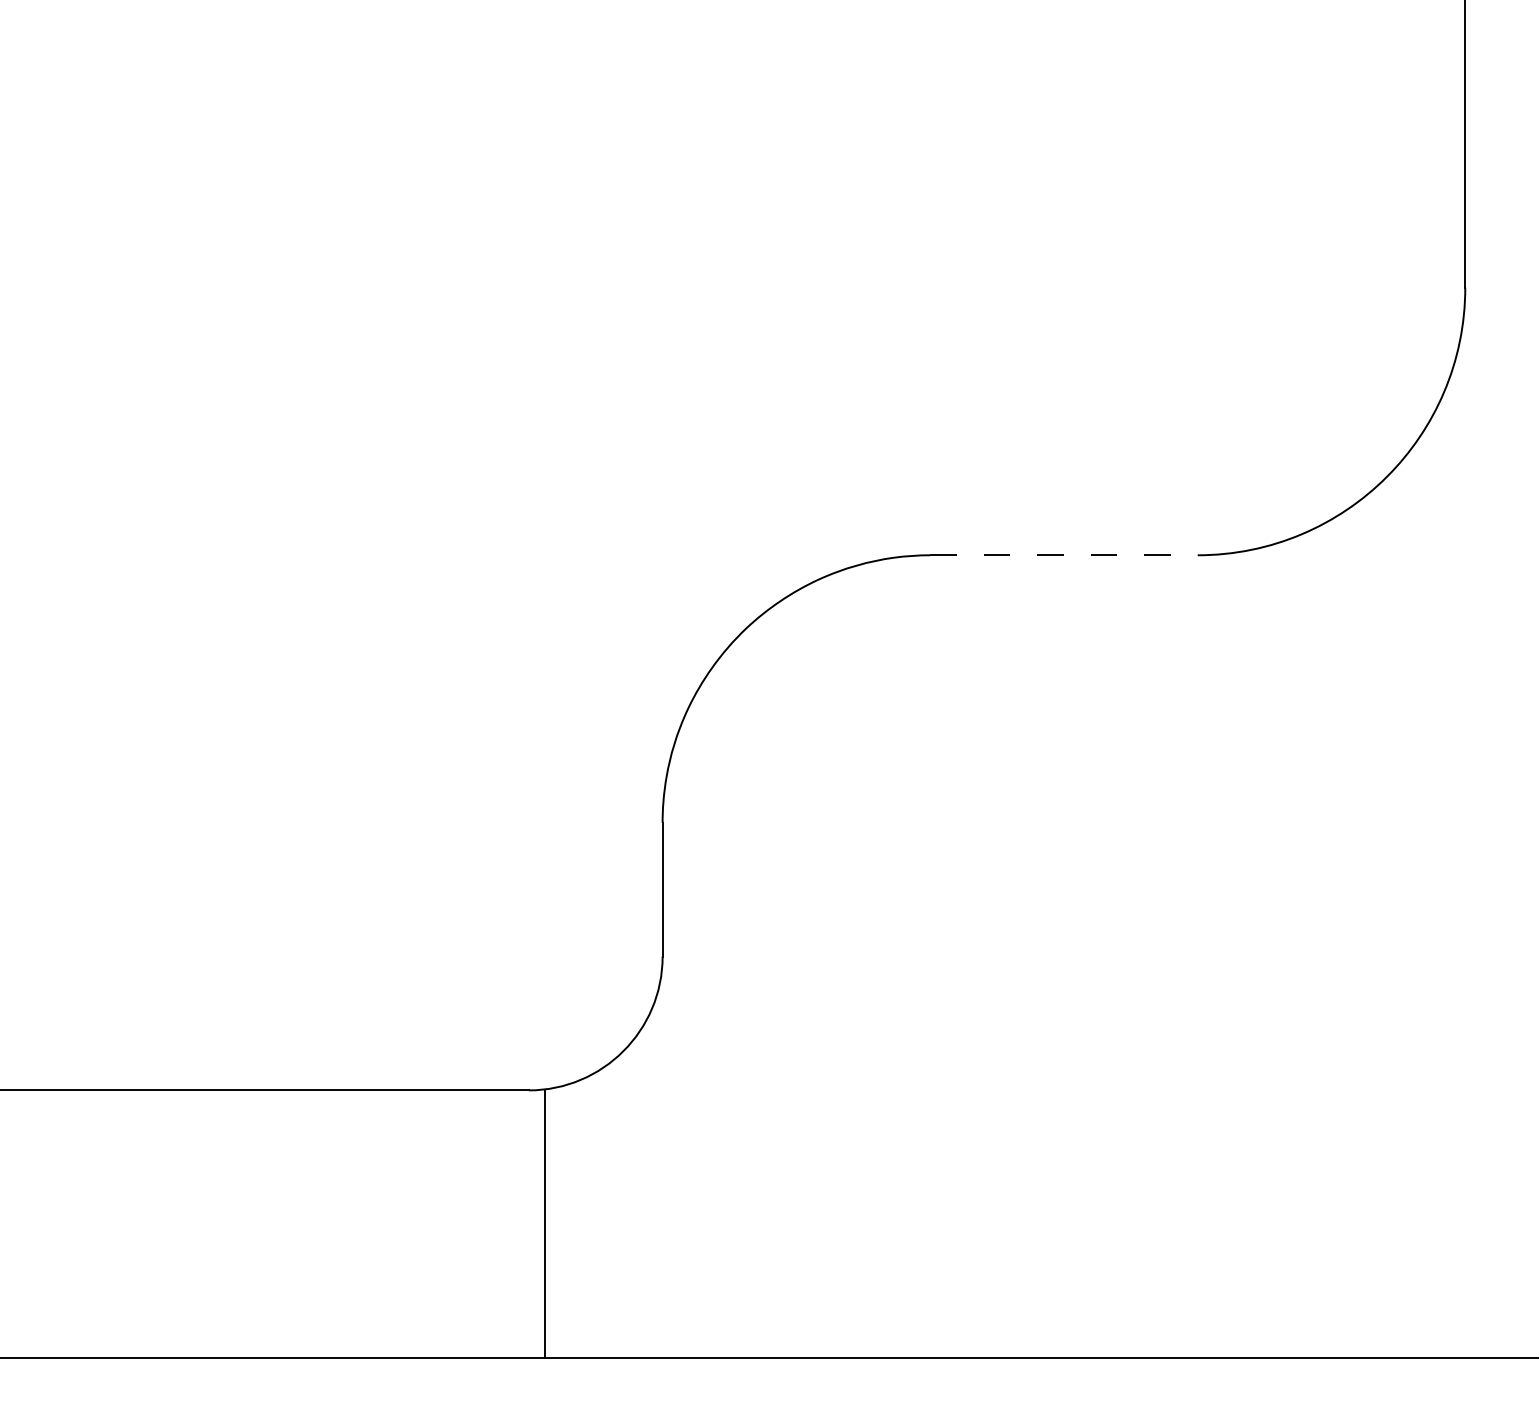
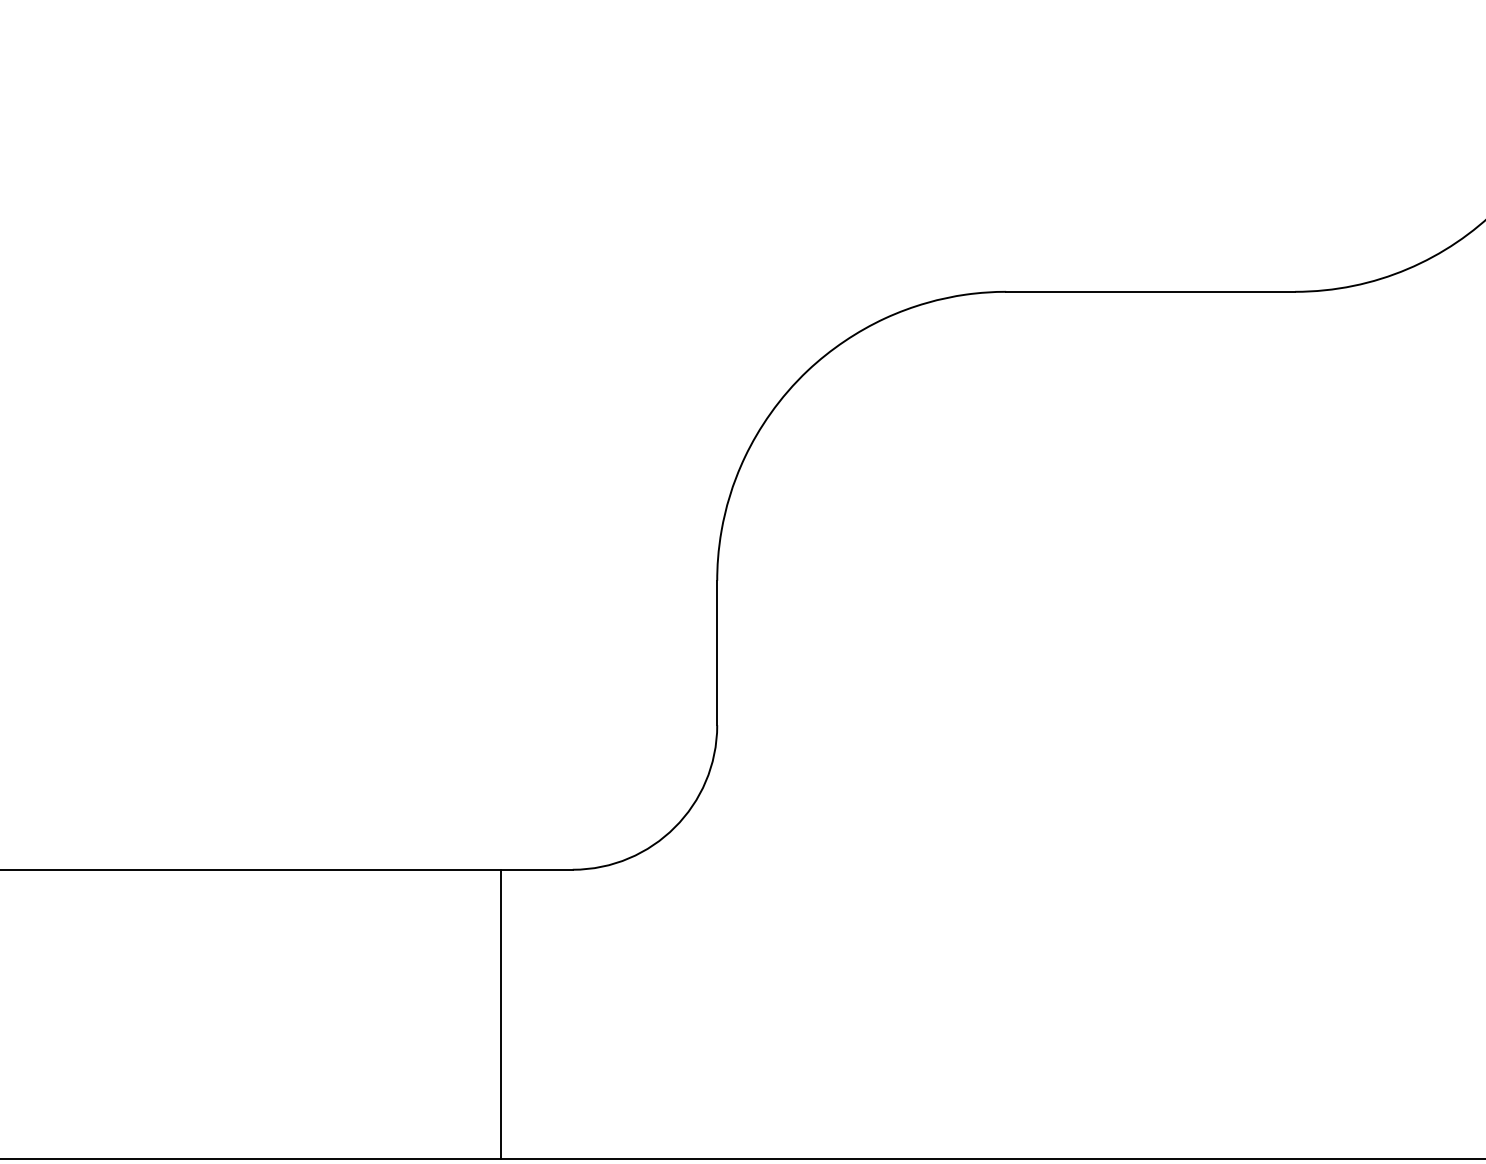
line: (1063, 555) -> (1150, 292), dashed -> solid
line: (544, 1223) -> (500, 1013), moved

